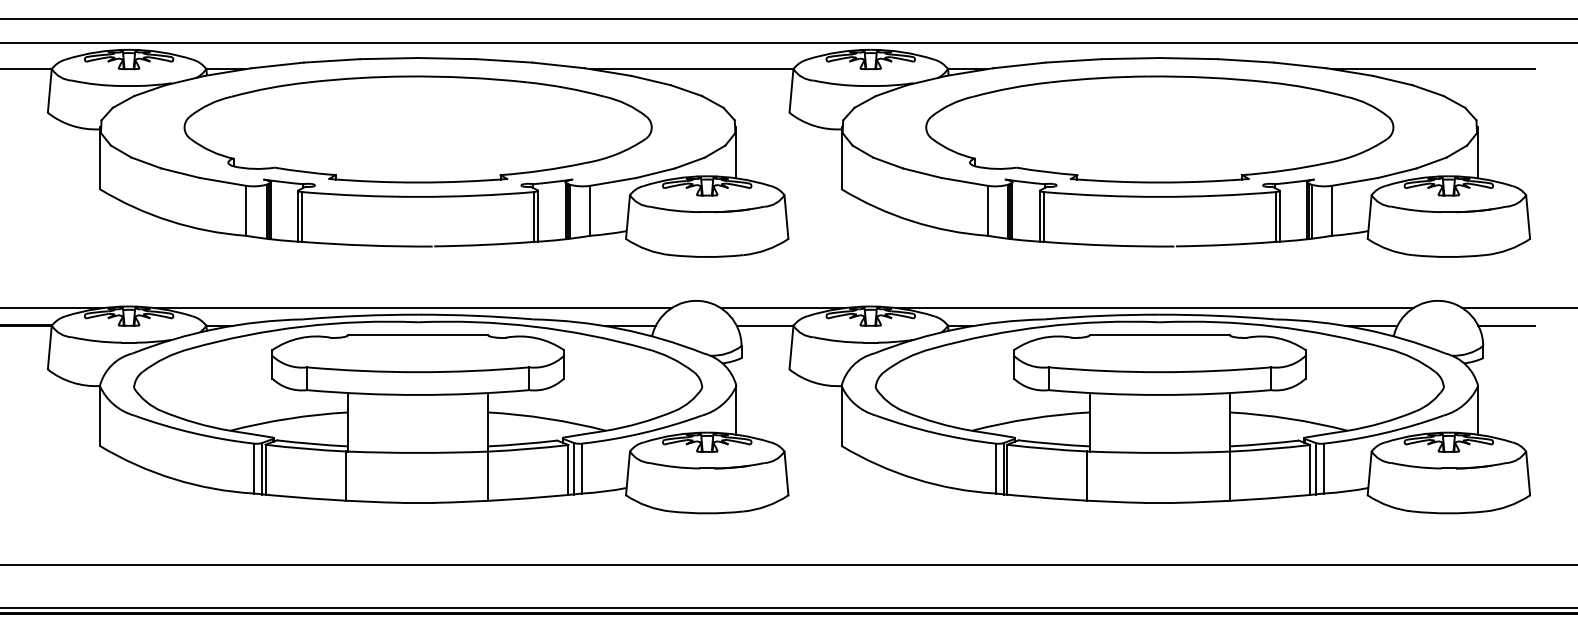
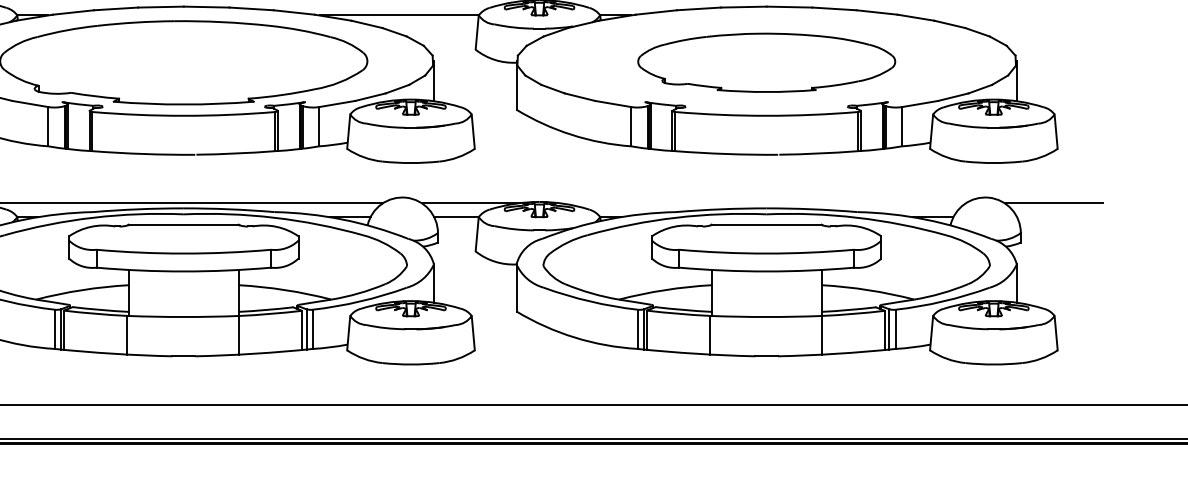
line: (1434, 69) -> (982, 15), removed
part: (1159, 129) -> (766, 62), size x0.7
line: (1154, 308) -> (762, 203), removed
line: (1506, 325) -> (1039, 216), removed

